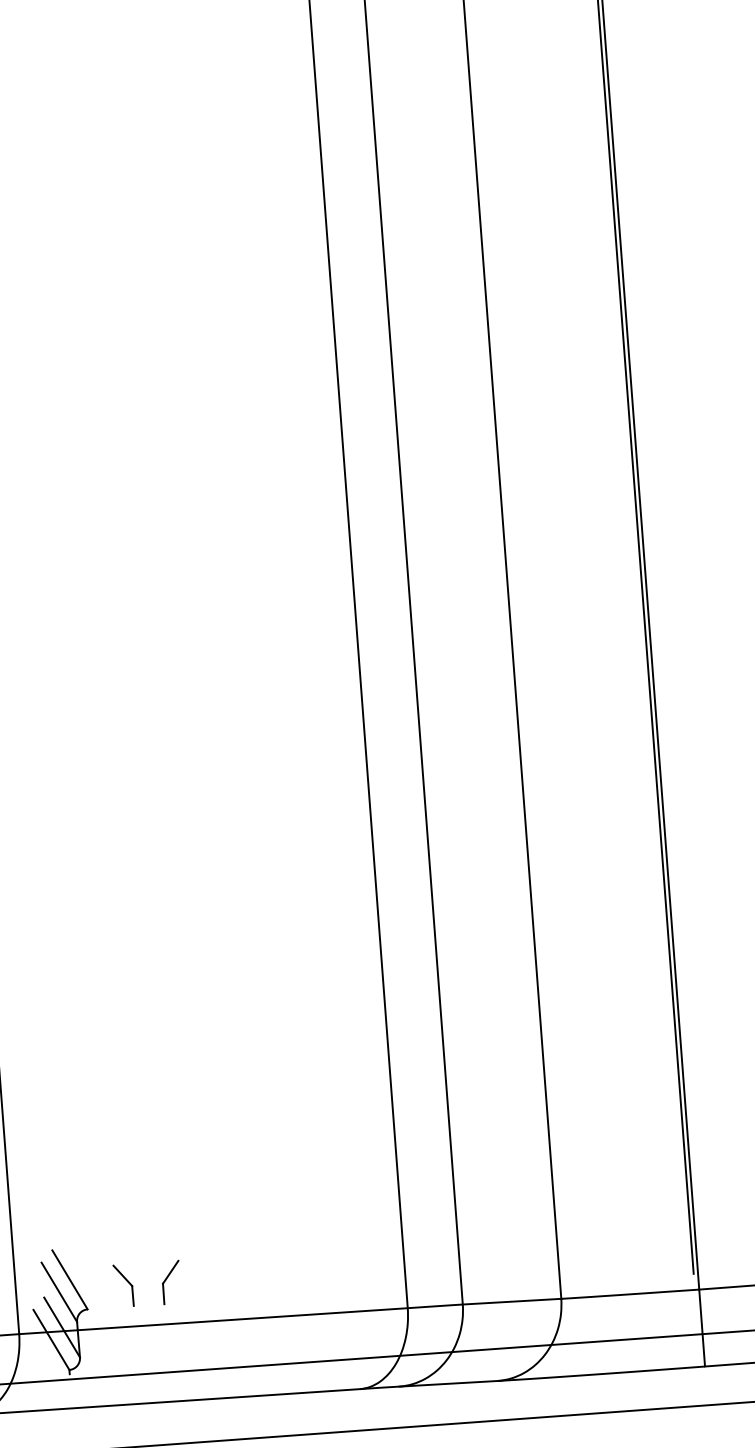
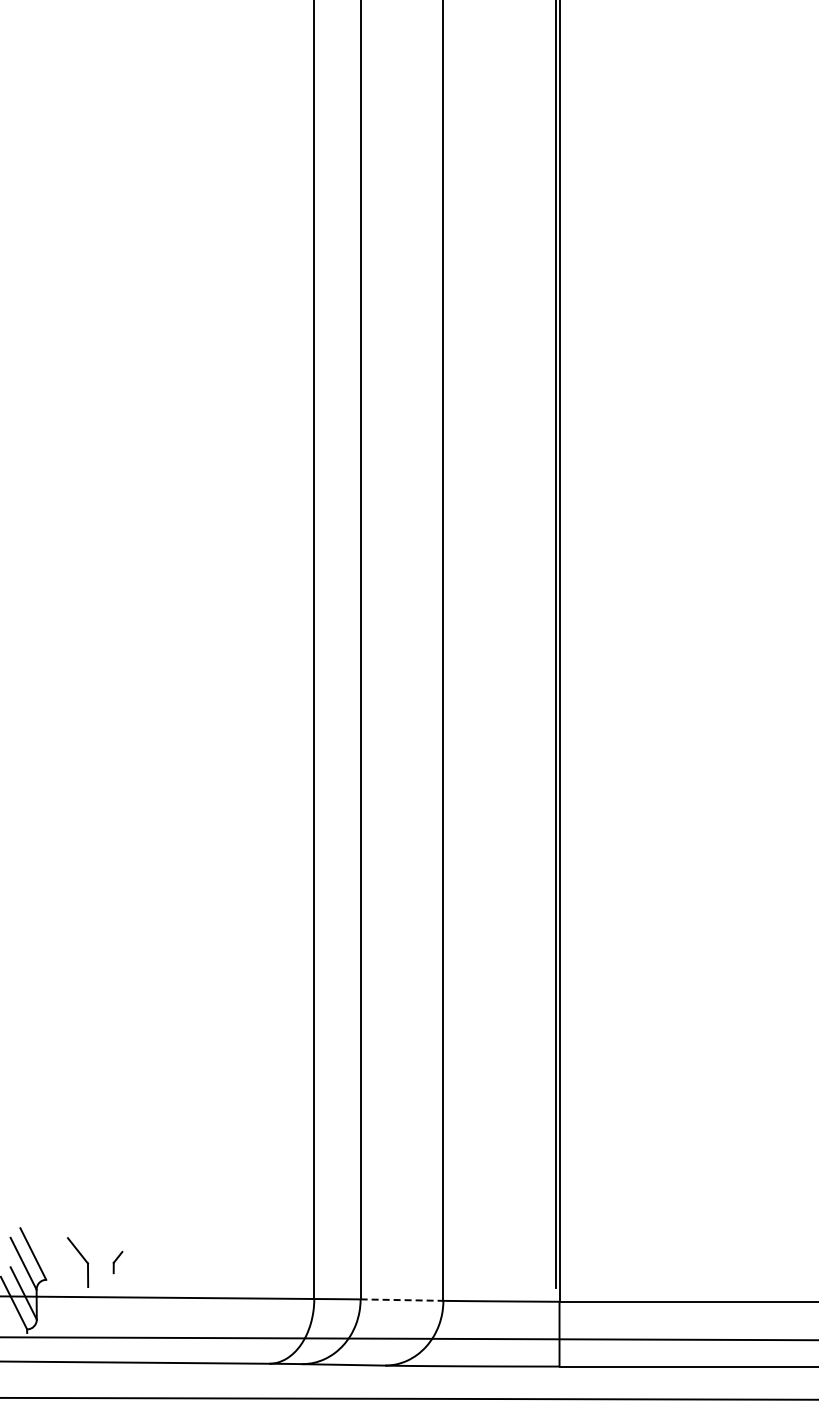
part: (170, 1282) -> (117, 1262), size x0.6
part: (123, 1284) -> (77, 1261), size x1.4
line: (512, 1302) -> (402, 1300), solid -> dashed

